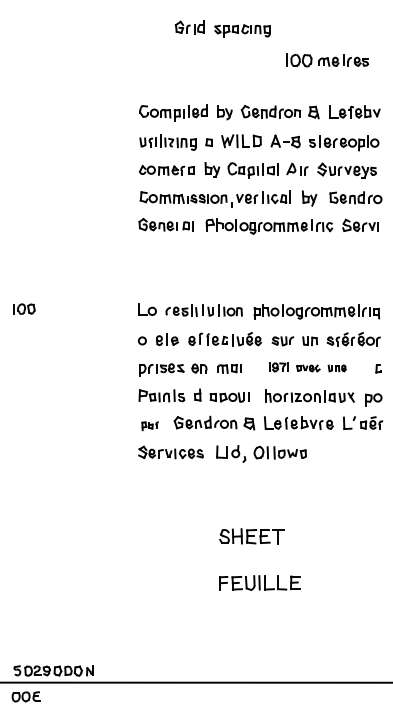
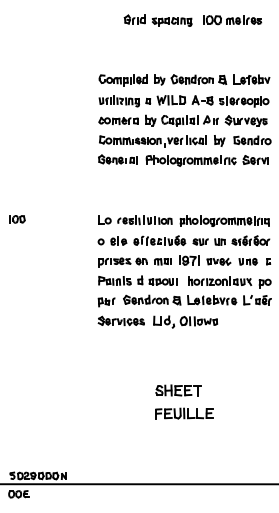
part: (327, 61) -> (232, 20), moved
part: (307, 367) -> (218, 260), size x1.43
part: (149, 426) -> (106, 302), size x1.43
part: (251, 536) -> (178, 390), moved

